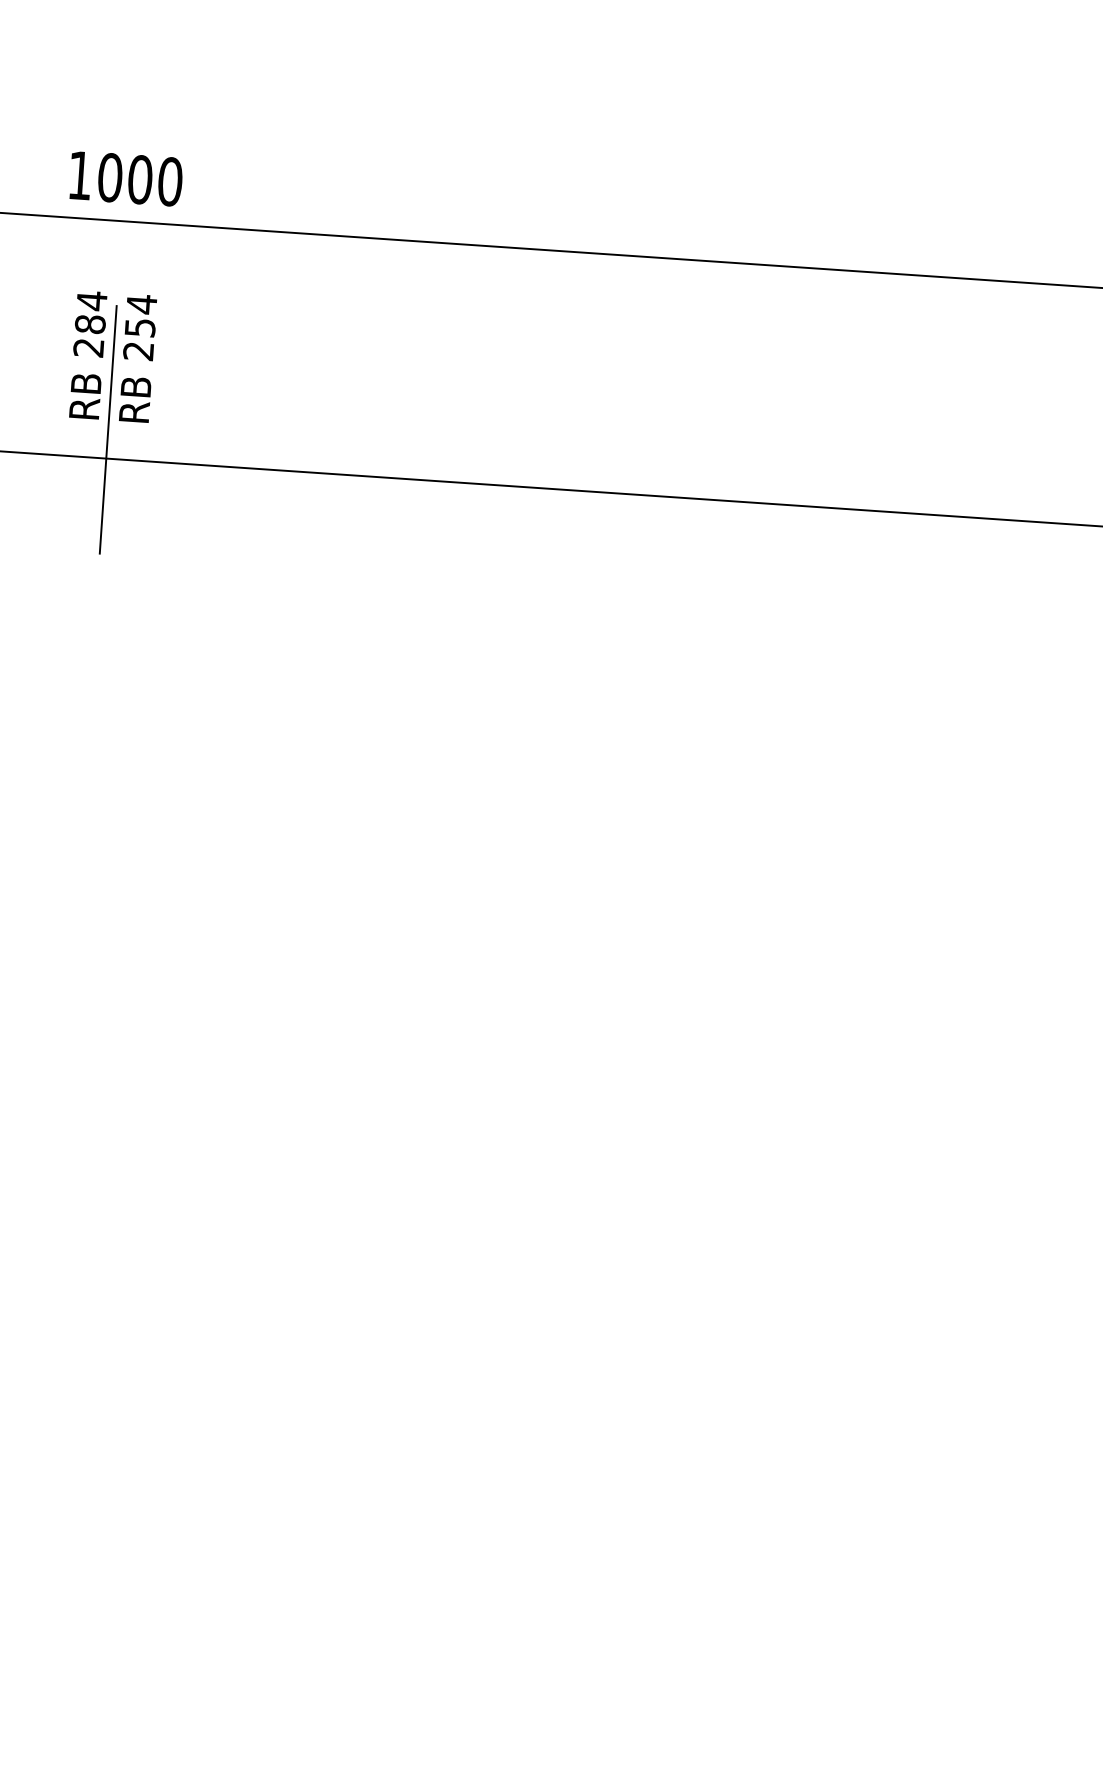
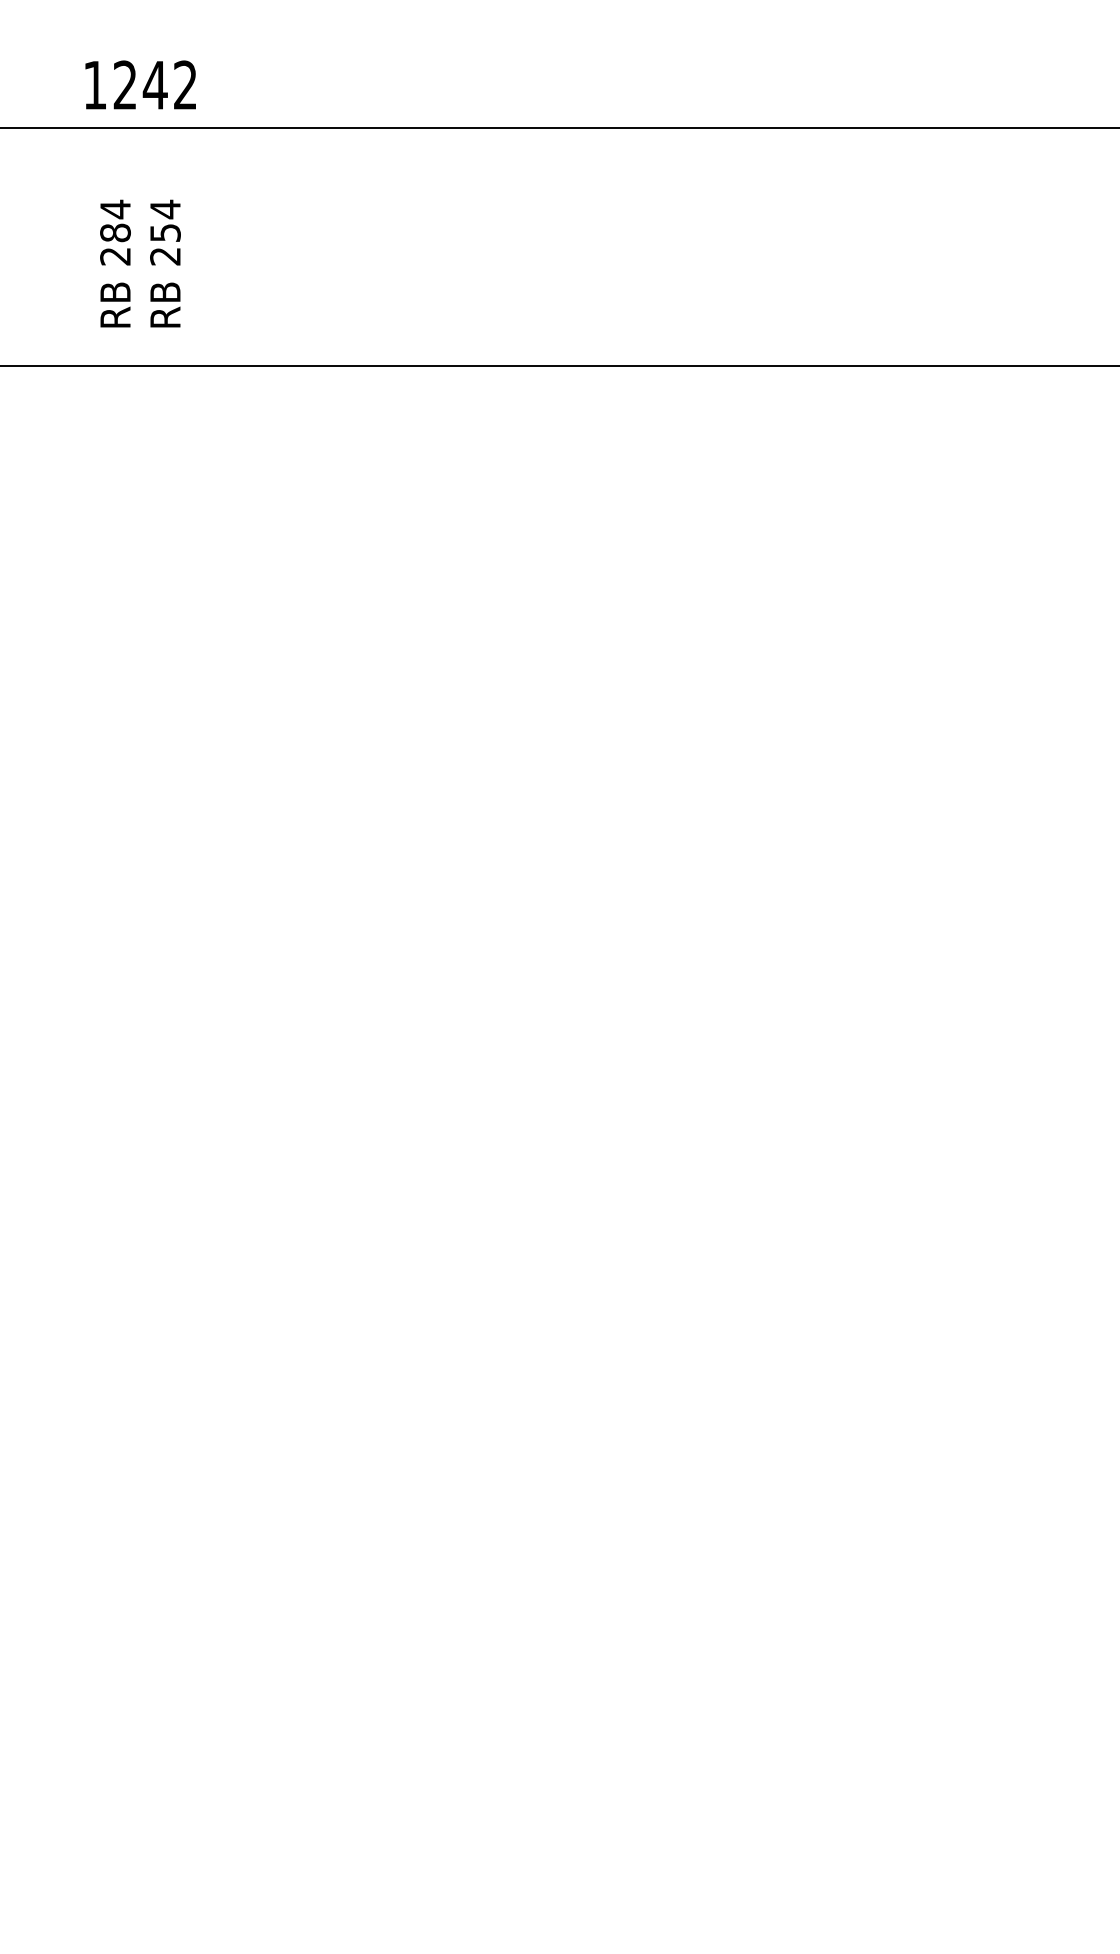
text: (140, 180) -> (155, 85), 1000 -> 1242
line: (108, 429) -> (140, 336), removed

